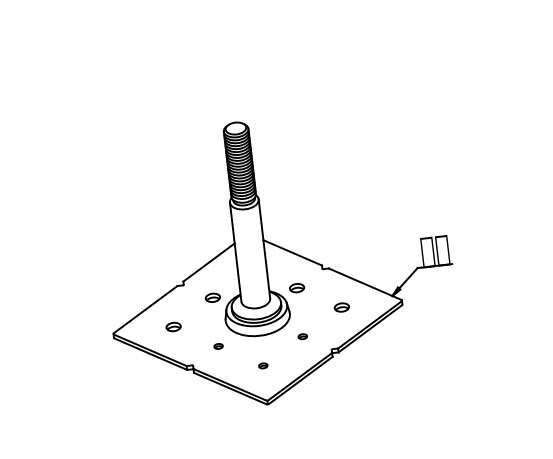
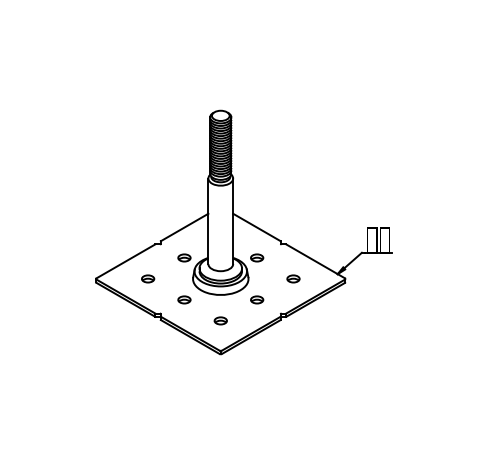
part: (303, 336) -> (257, 299), size x1.67
part: (218, 345) -> (184, 299), size x1.67
part: (263, 365) -> (220, 320), size x1.67

